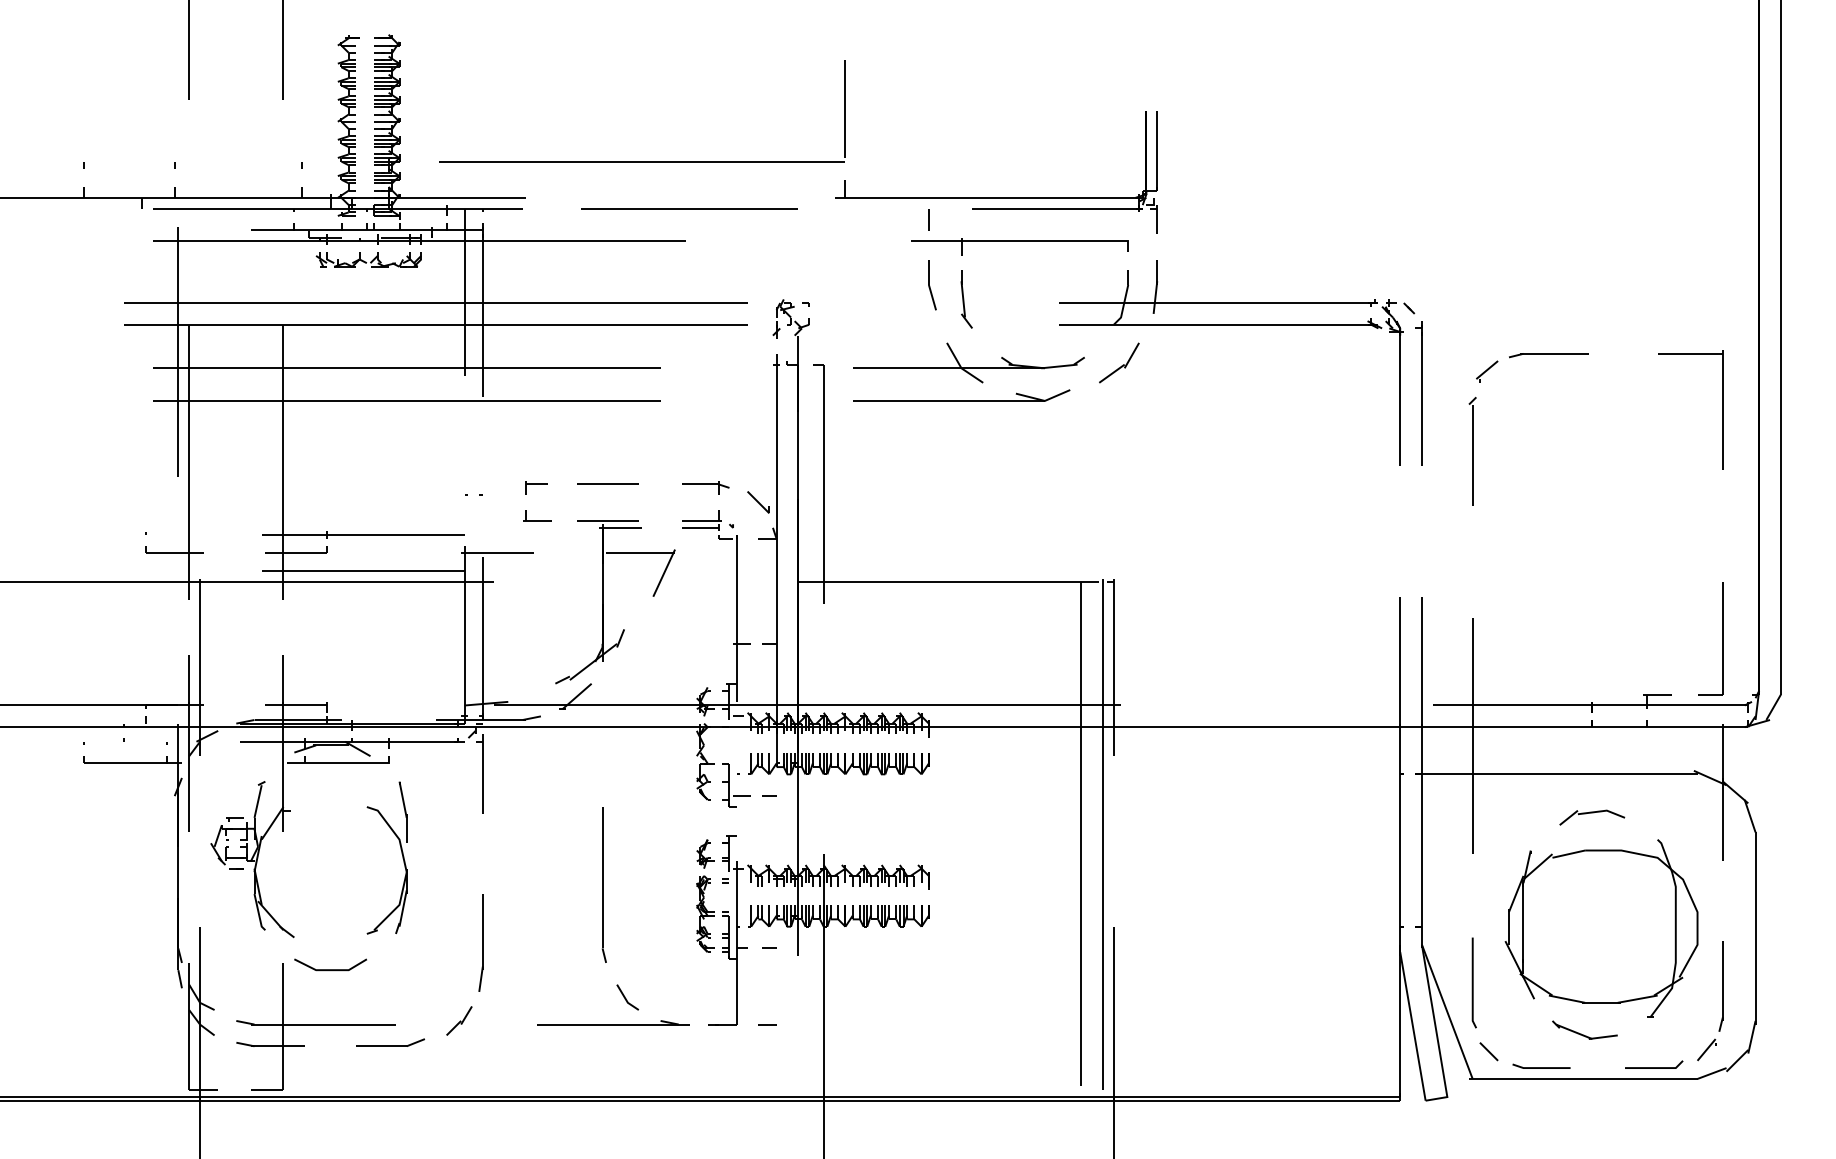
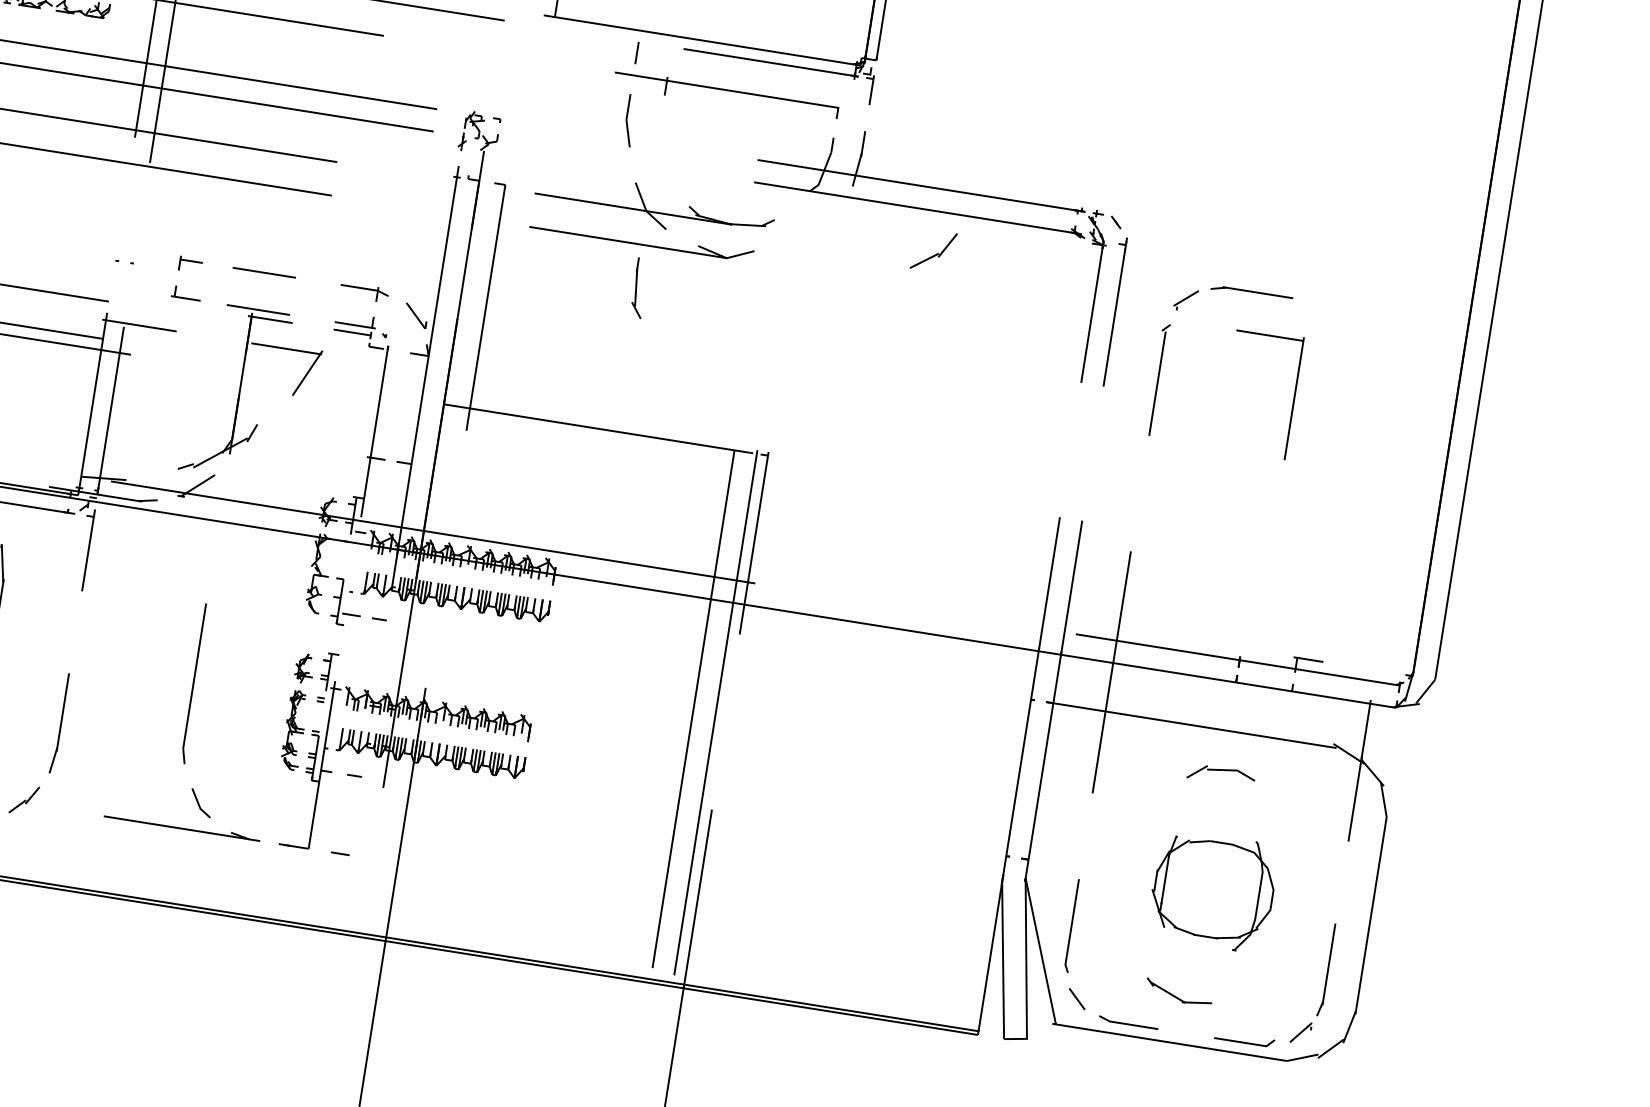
part: (966, 299) -> (639, 288), moved
part: (1119, 362) -> (933, 250), moved
part: (1722, 409) -> (1293, 398), moved
part: (1722, 638) -> (1384, 612), removed
part: (1601, 928) -> (1212, 890), size x0.6

